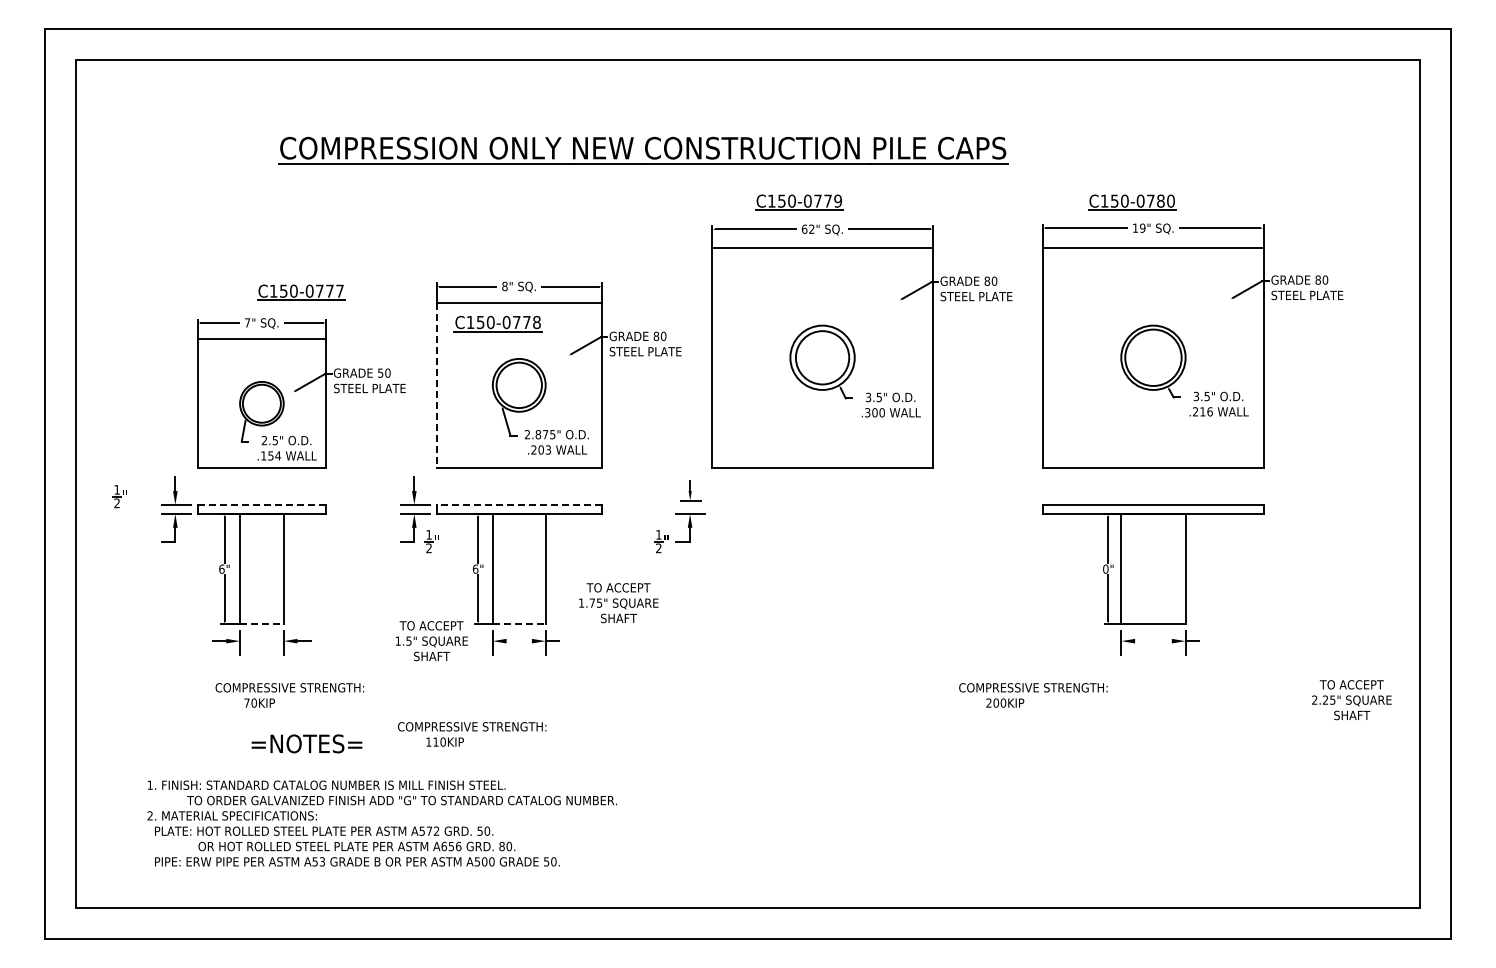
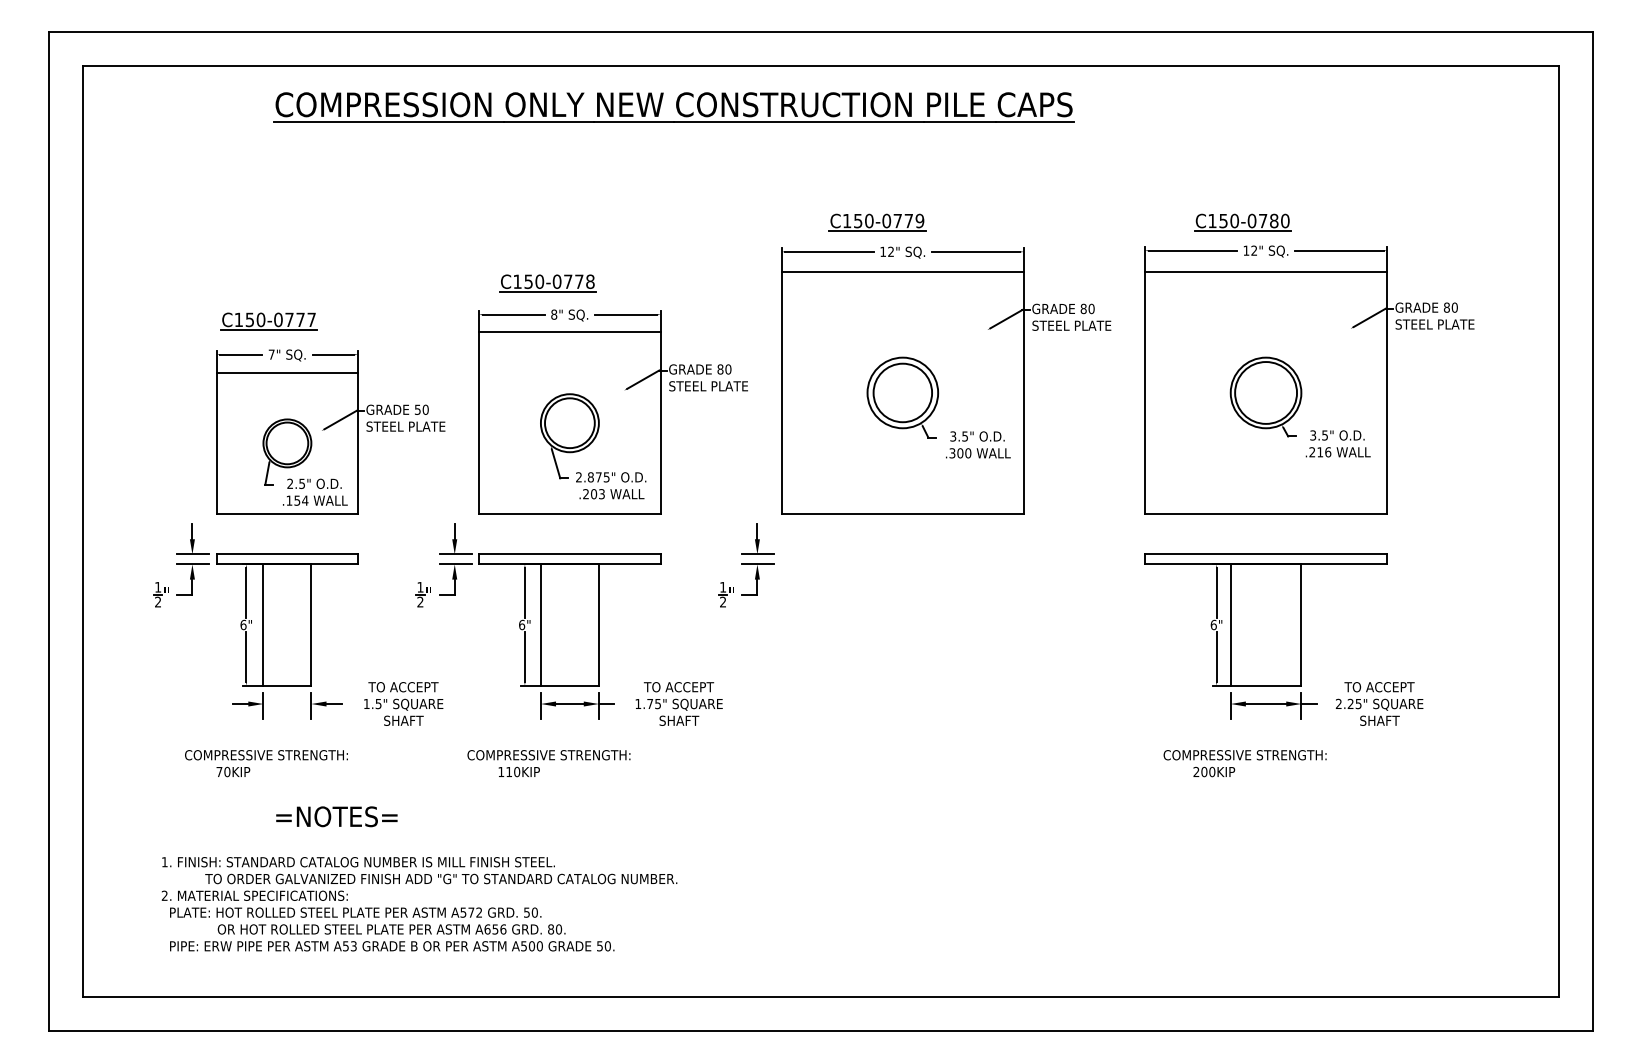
part: (643, 150) -> (674, 107), moved
text: (1142, 227) -> (1254, 249), 19" -> 12"
text: (804, 228) -> (883, 251), 62" -> 12"
part: (301, 292) -> (269, 321), moved
part: (497, 323) -> (547, 282), moved
line: (436, 385) -> (479, 423), dashed -> solid
part: (690, 490) -> (757, 538), size x1.43
part: (119, 496) -> (160, 594), moved
line: (262, 504) -> (288, 554), dashed -> solid
line: (519, 504) -> (570, 554), dashed -> solid
part: (431, 541) -> (423, 594), moved
text: (1105, 568) -> (1213, 624), 0" -> 6"
text: (618, 603) -> (678, 704), moved
line: (261, 624) -> (286, 685), dashed -> solid
line: (519, 624) -> (570, 685), dashed -> solid
text: (431, 641) -> (403, 704), moved
line: (518, 641) -> (569, 704), added
line: (1153, 641) -> (1266, 704), added
text: (289, 695) -> (266, 763), moved
text: (1033, 695) -> (1245, 763), moved
text: (1351, 700) -> (1379, 704), moved
text: (472, 734) -> (549, 763), moved

